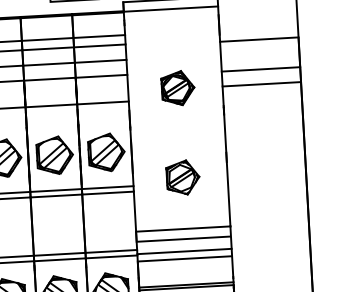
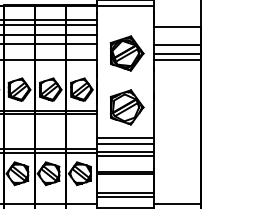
part: (177, 88) -> (126, 53), size x1.67
line: (262, 93) -> (177, 59), added
part: (182, 177) -> (126, 107), size x1.67

